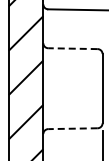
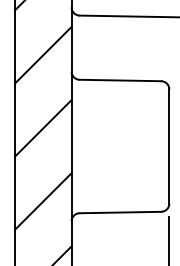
line: (72, 48) -> (119, 80), dashed -> solid
line: (72, 128) -> (119, 212), dashed -> solid

